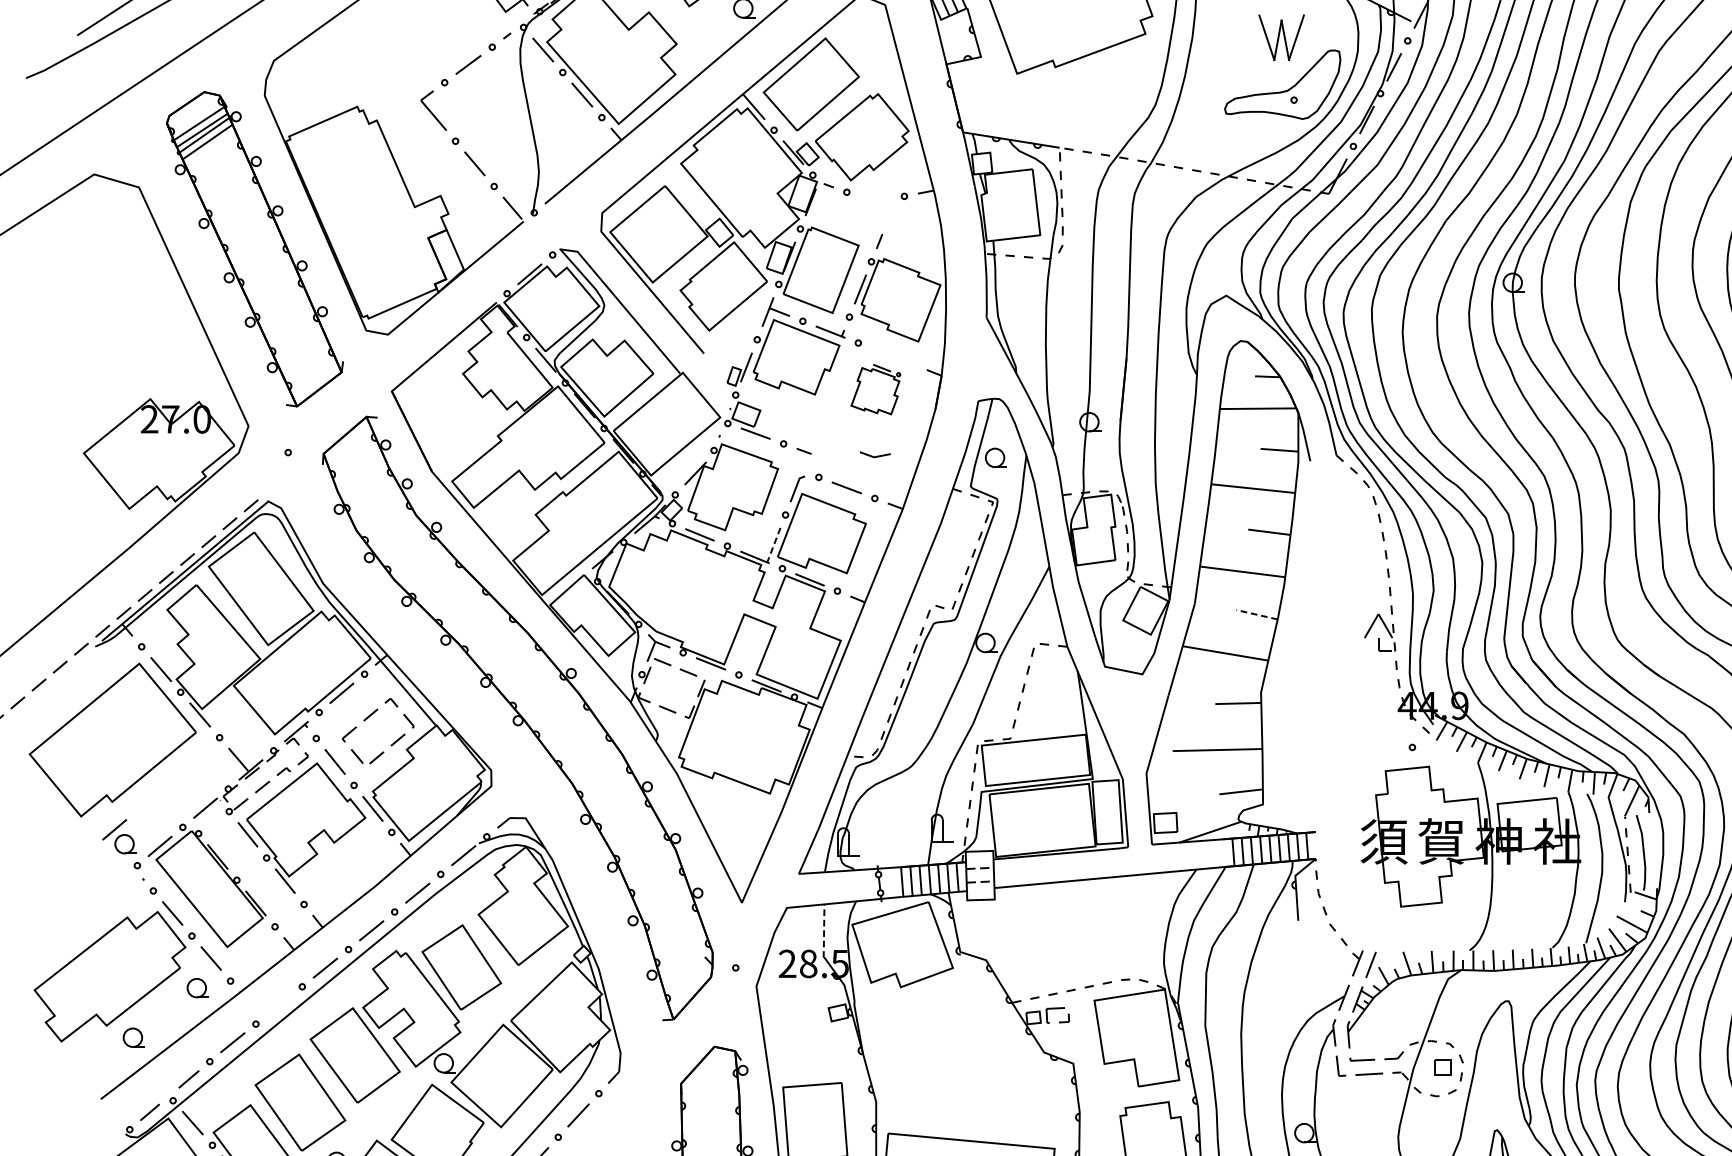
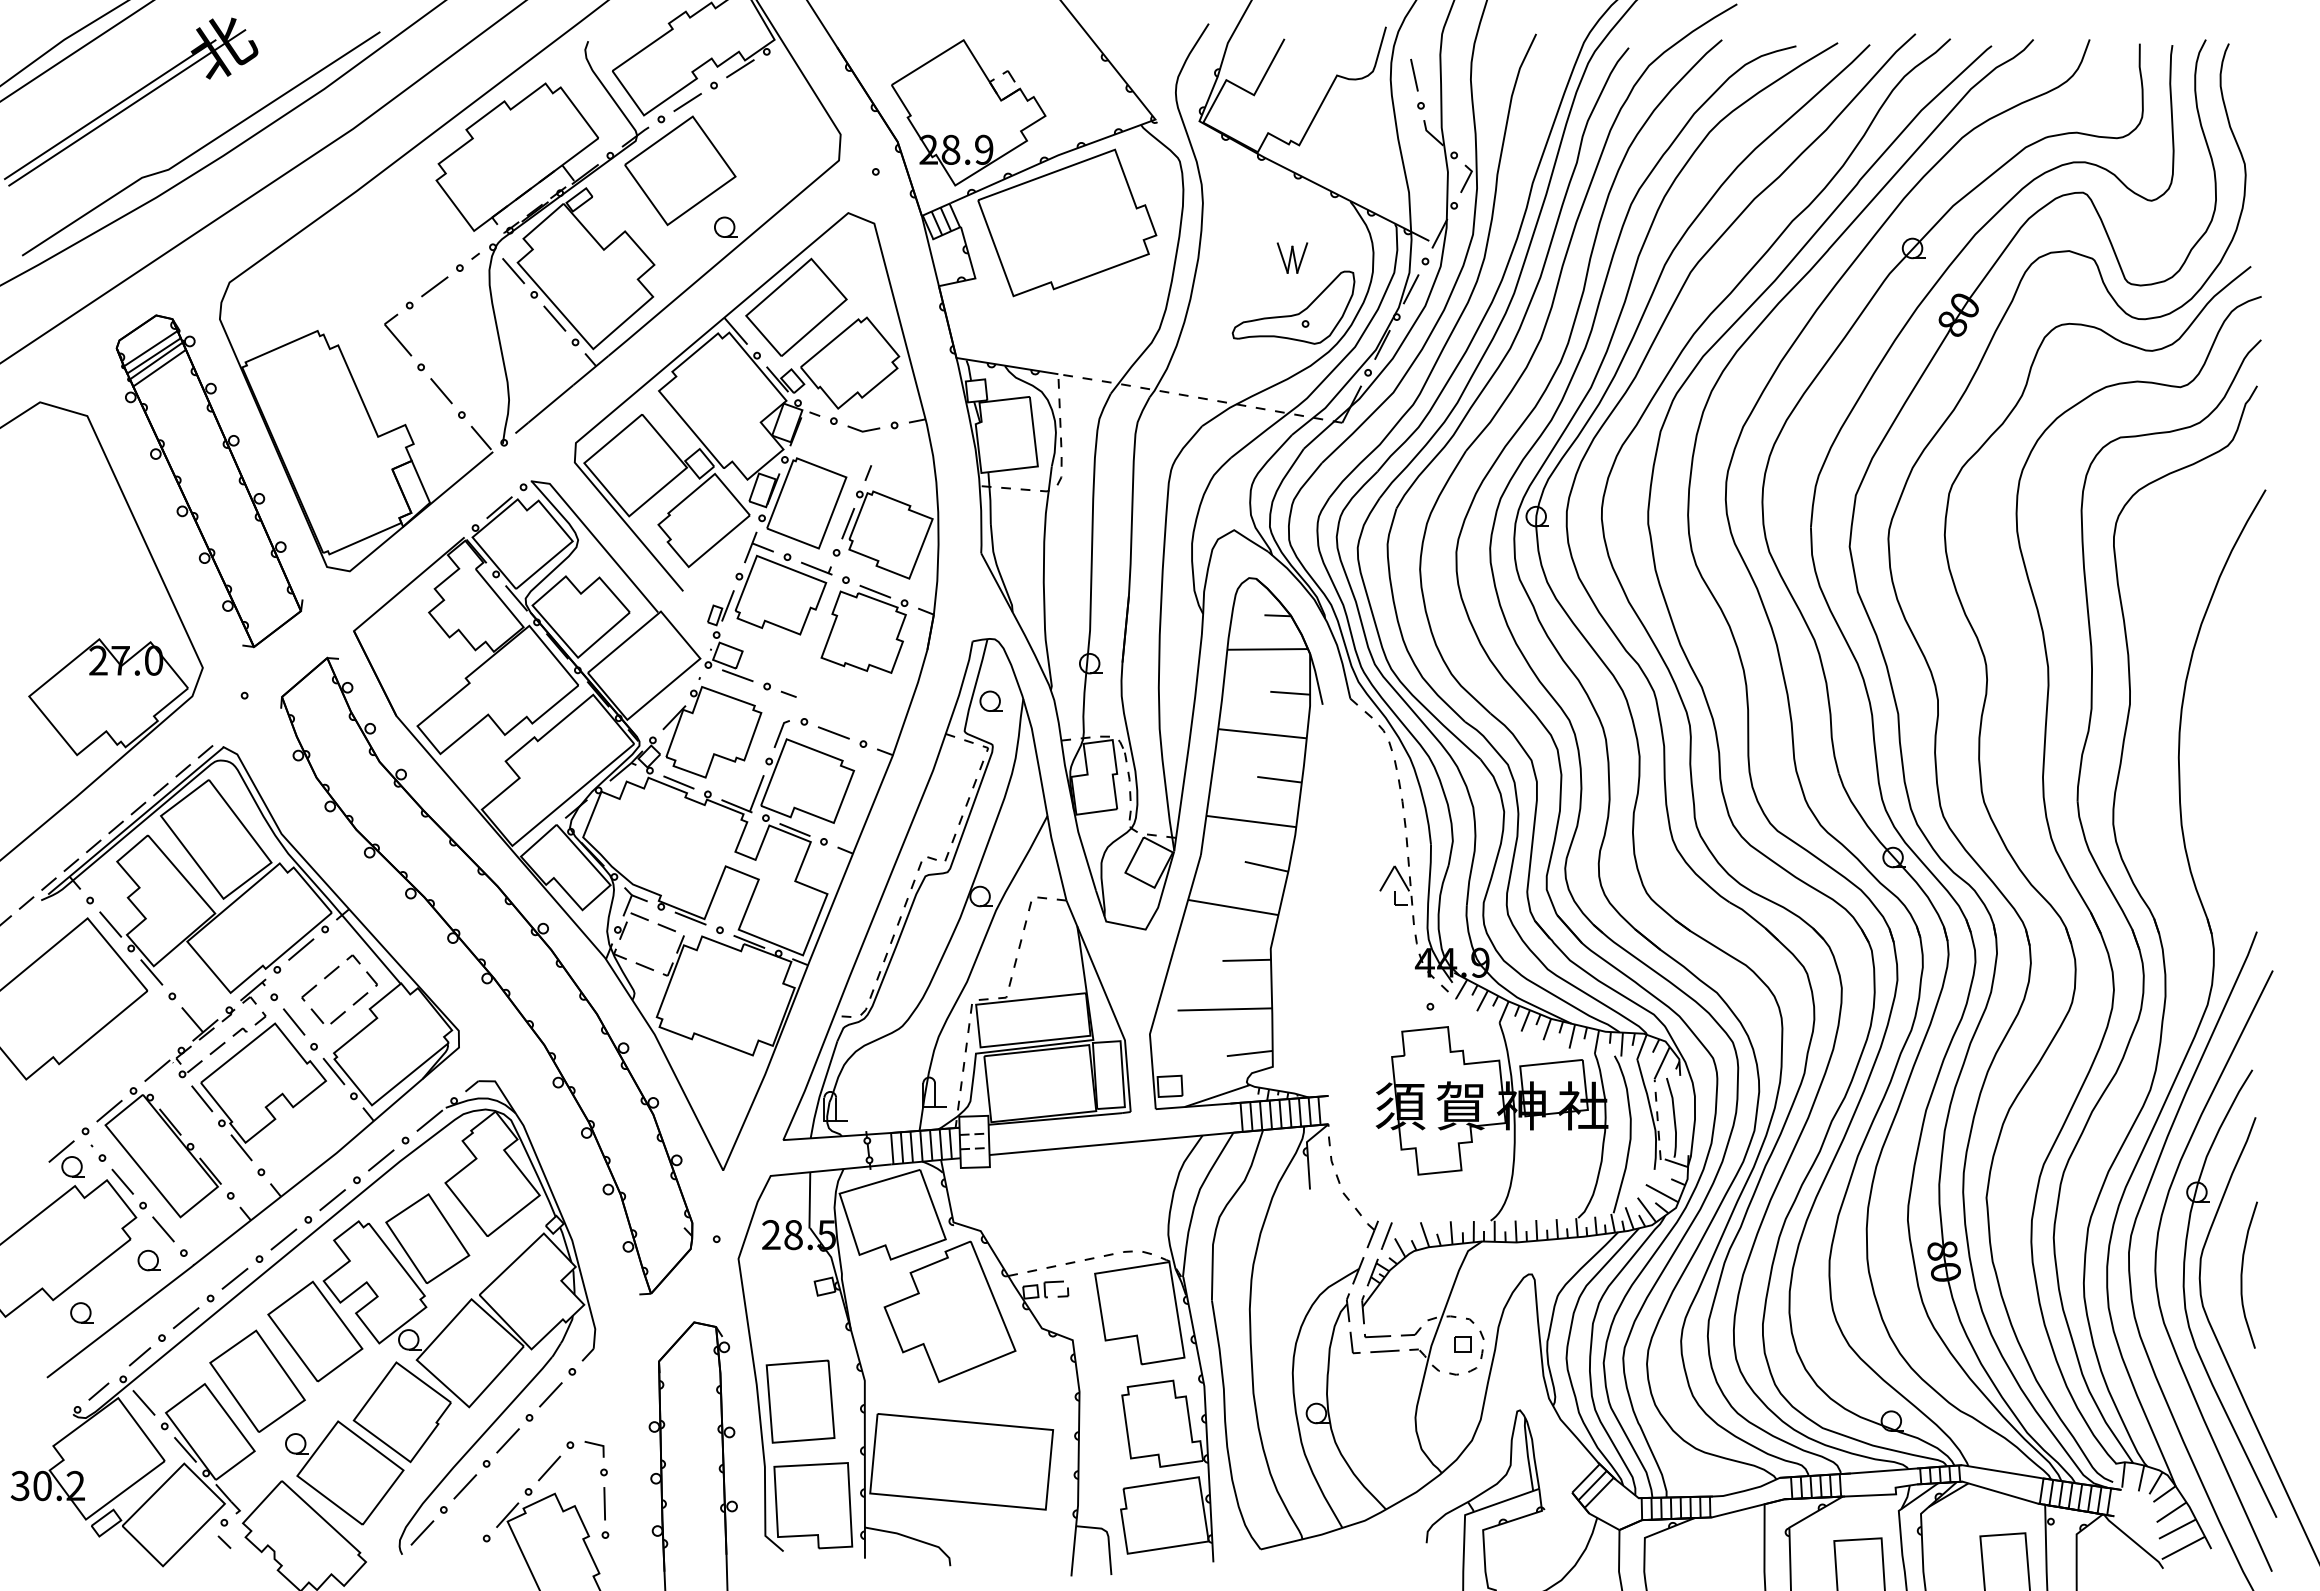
part: (1281, 37) -> (1292, 257), size x0.62
part: (875, 388) -> (864, 628), size x1.67
line: (874, 456) -> (863, 430), moved
line: (773, 545) -> (756, 793), dashed -> solid
line: (1257, 614) -> (1266, 866), dashed -> solid
part: (119, 836) -> (66, 1158), moved
line: (823, 930) -> (809, 1199), dashed -> solid
line: (278, 1005) -> (234, 1278), added
part: (956, 1036) -> (949, 1311), added

